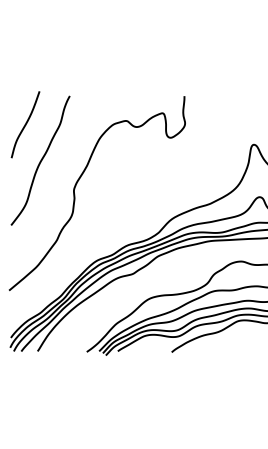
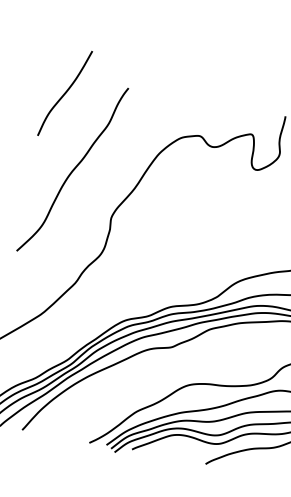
curve: (25, 124) -> (65, 93), moved

